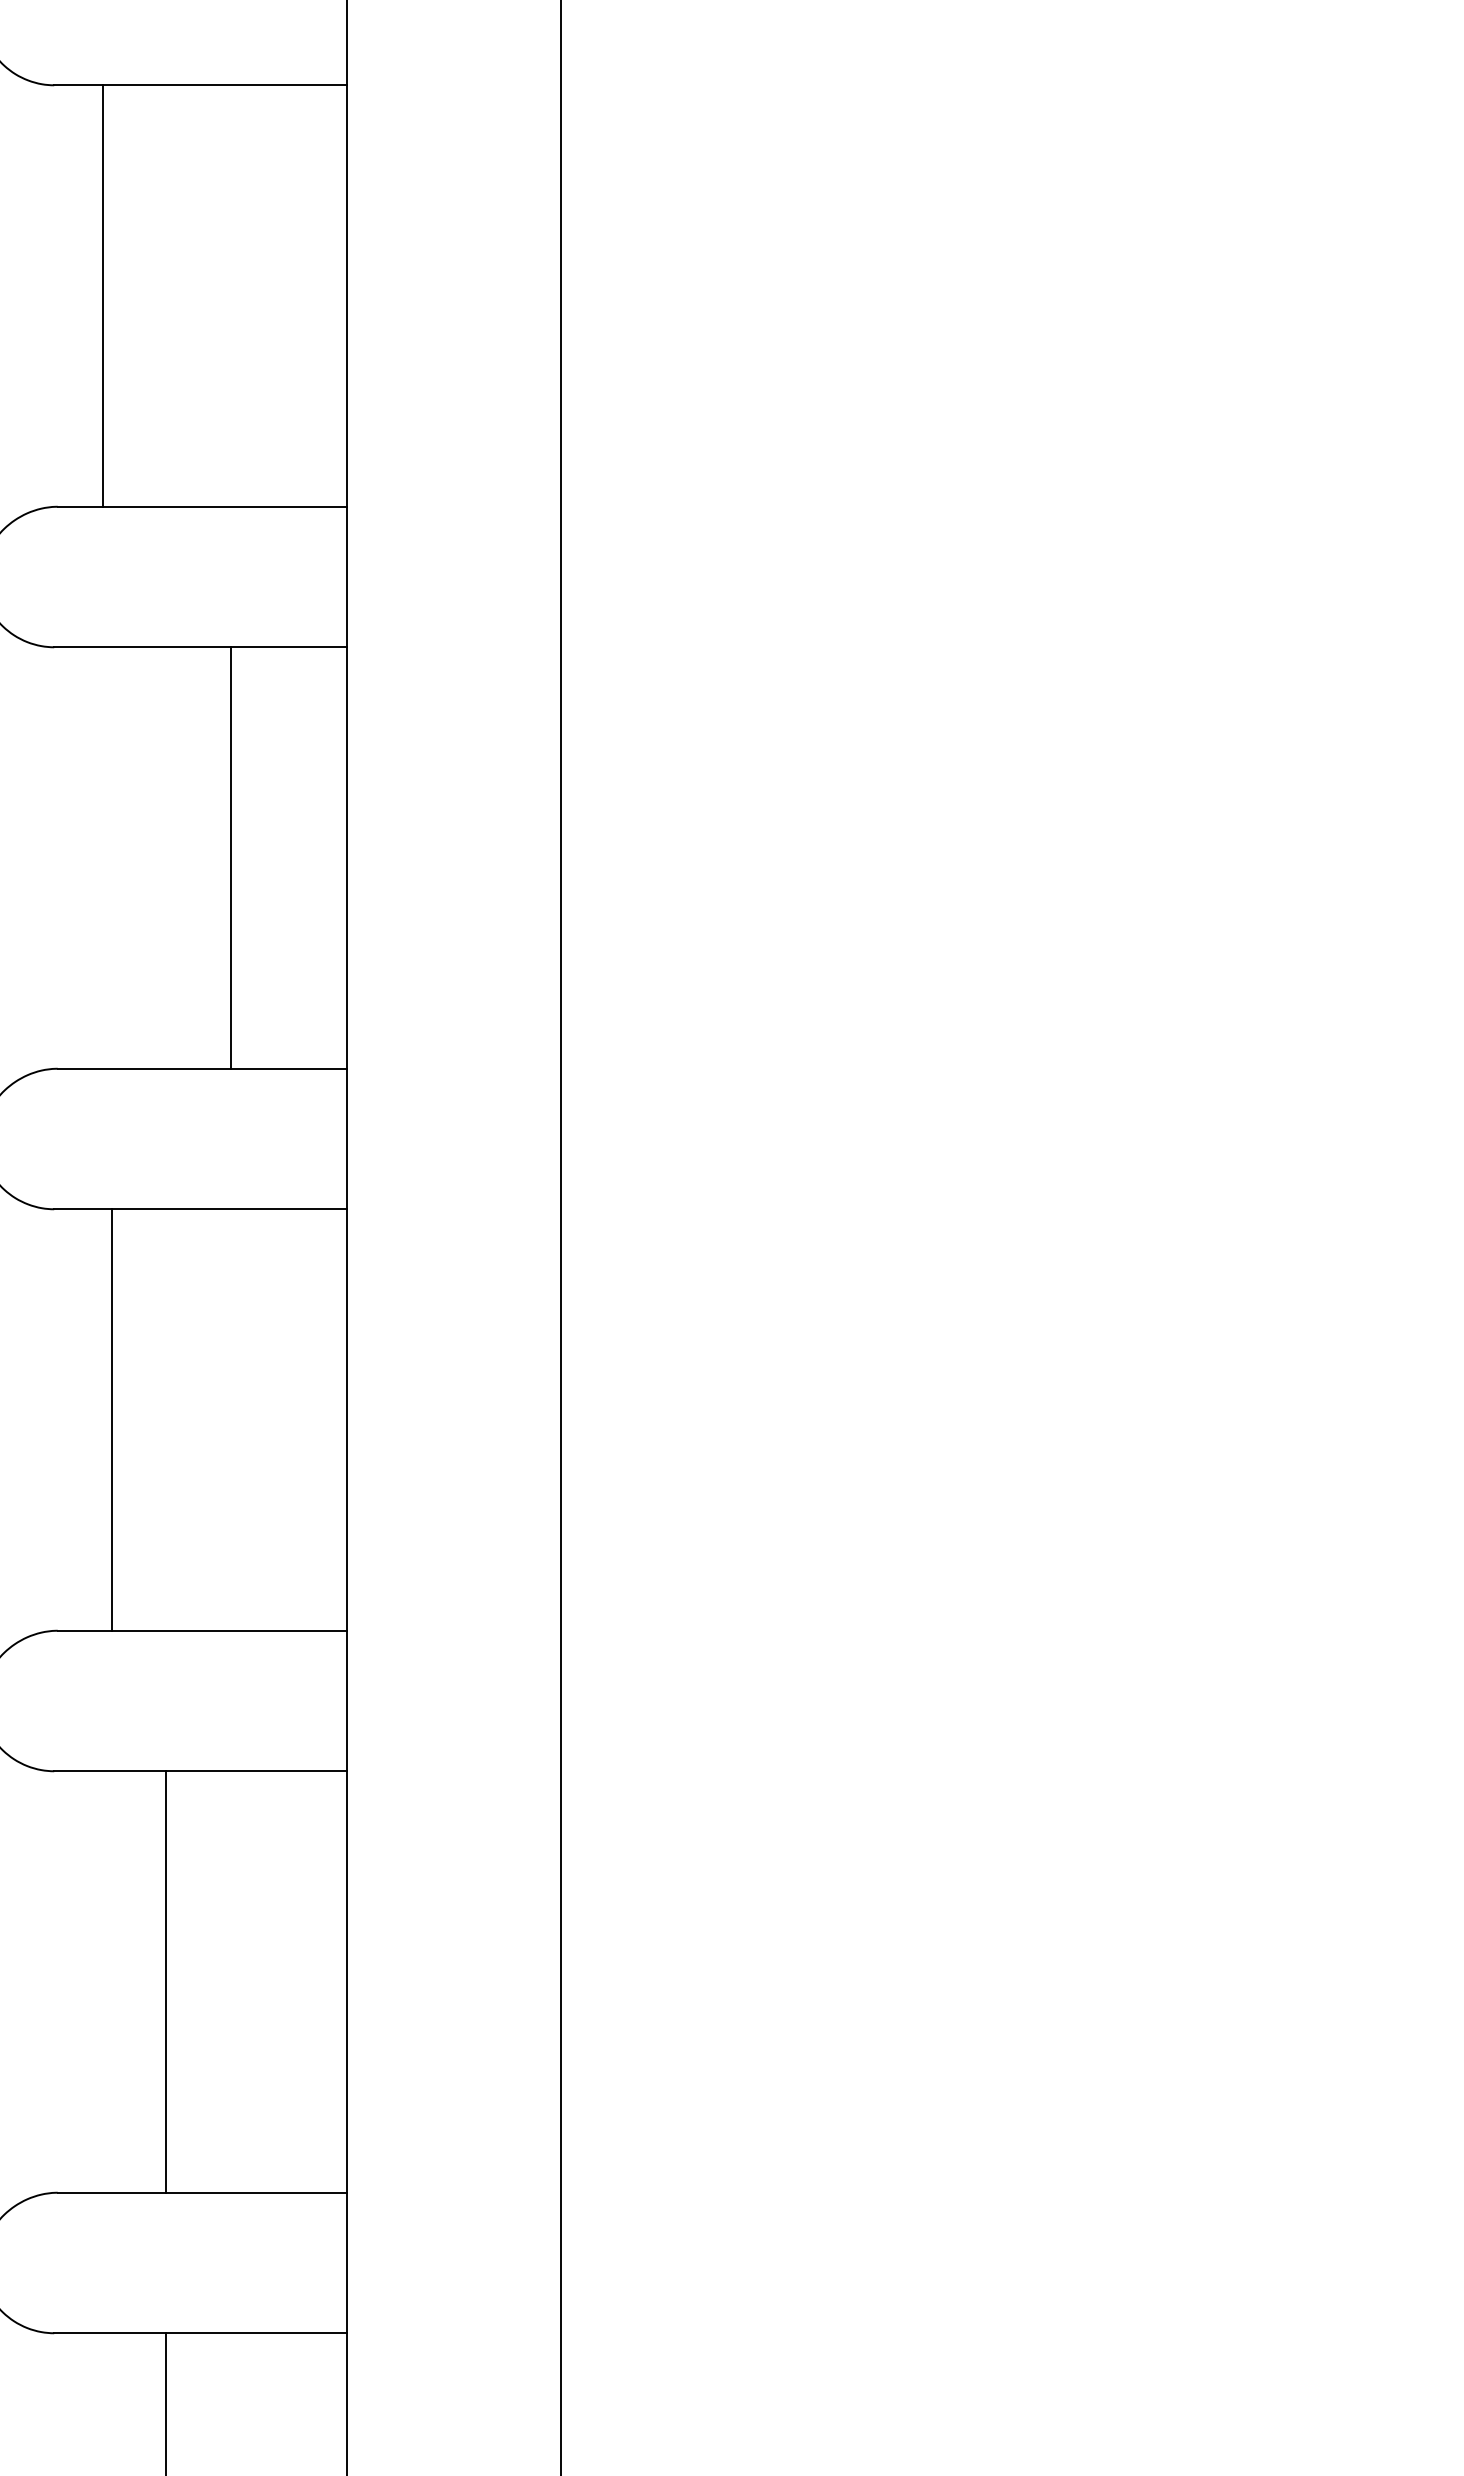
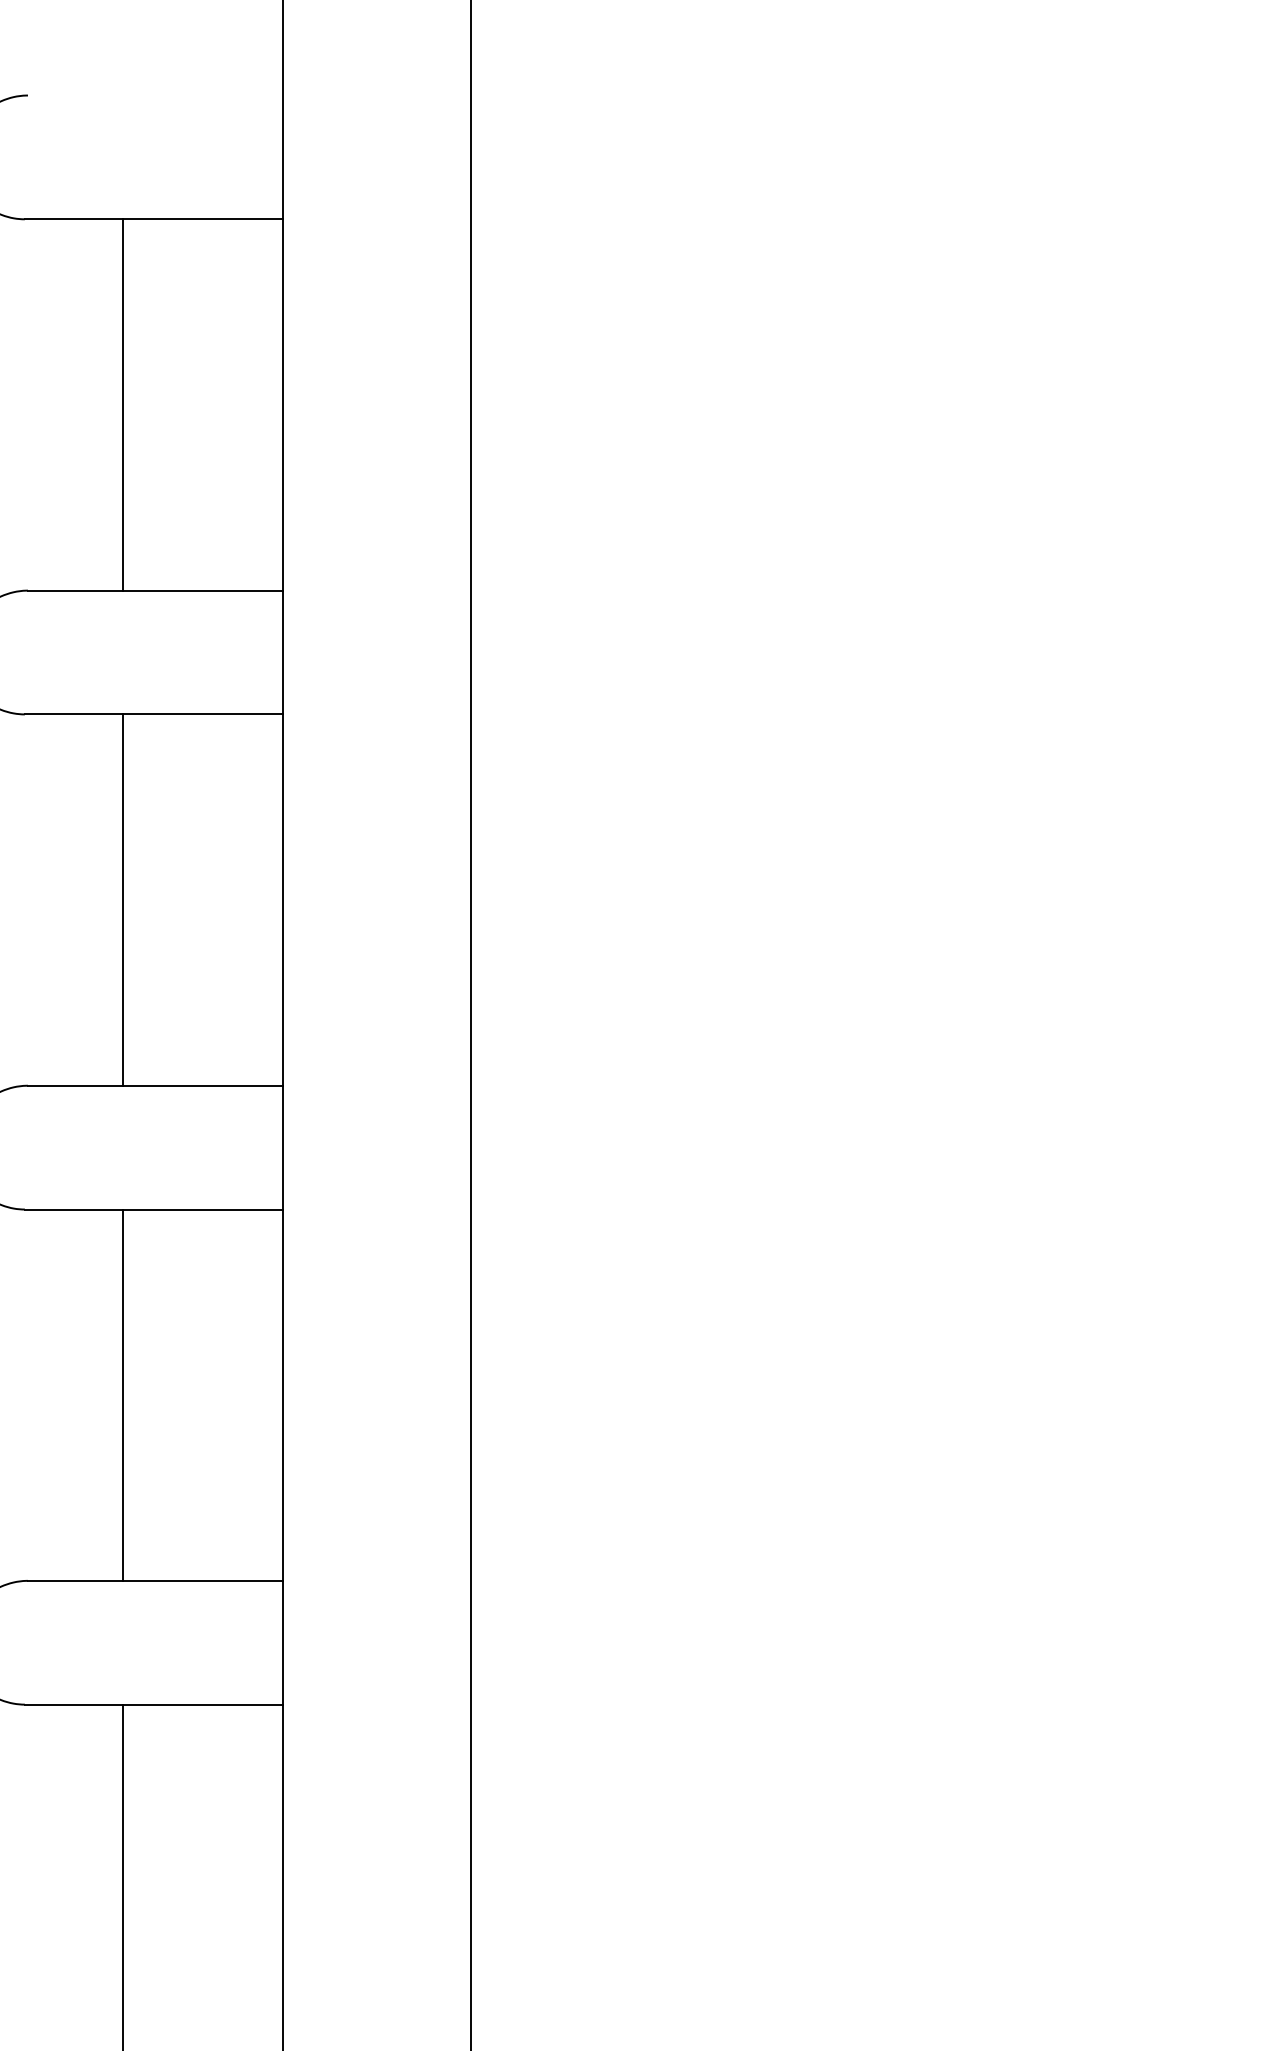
line: (103, 295) -> (123, 404), moved
line: (231, 857) -> (123, 899), moved
line: (112, 1419) -> (123, 1394), moved

